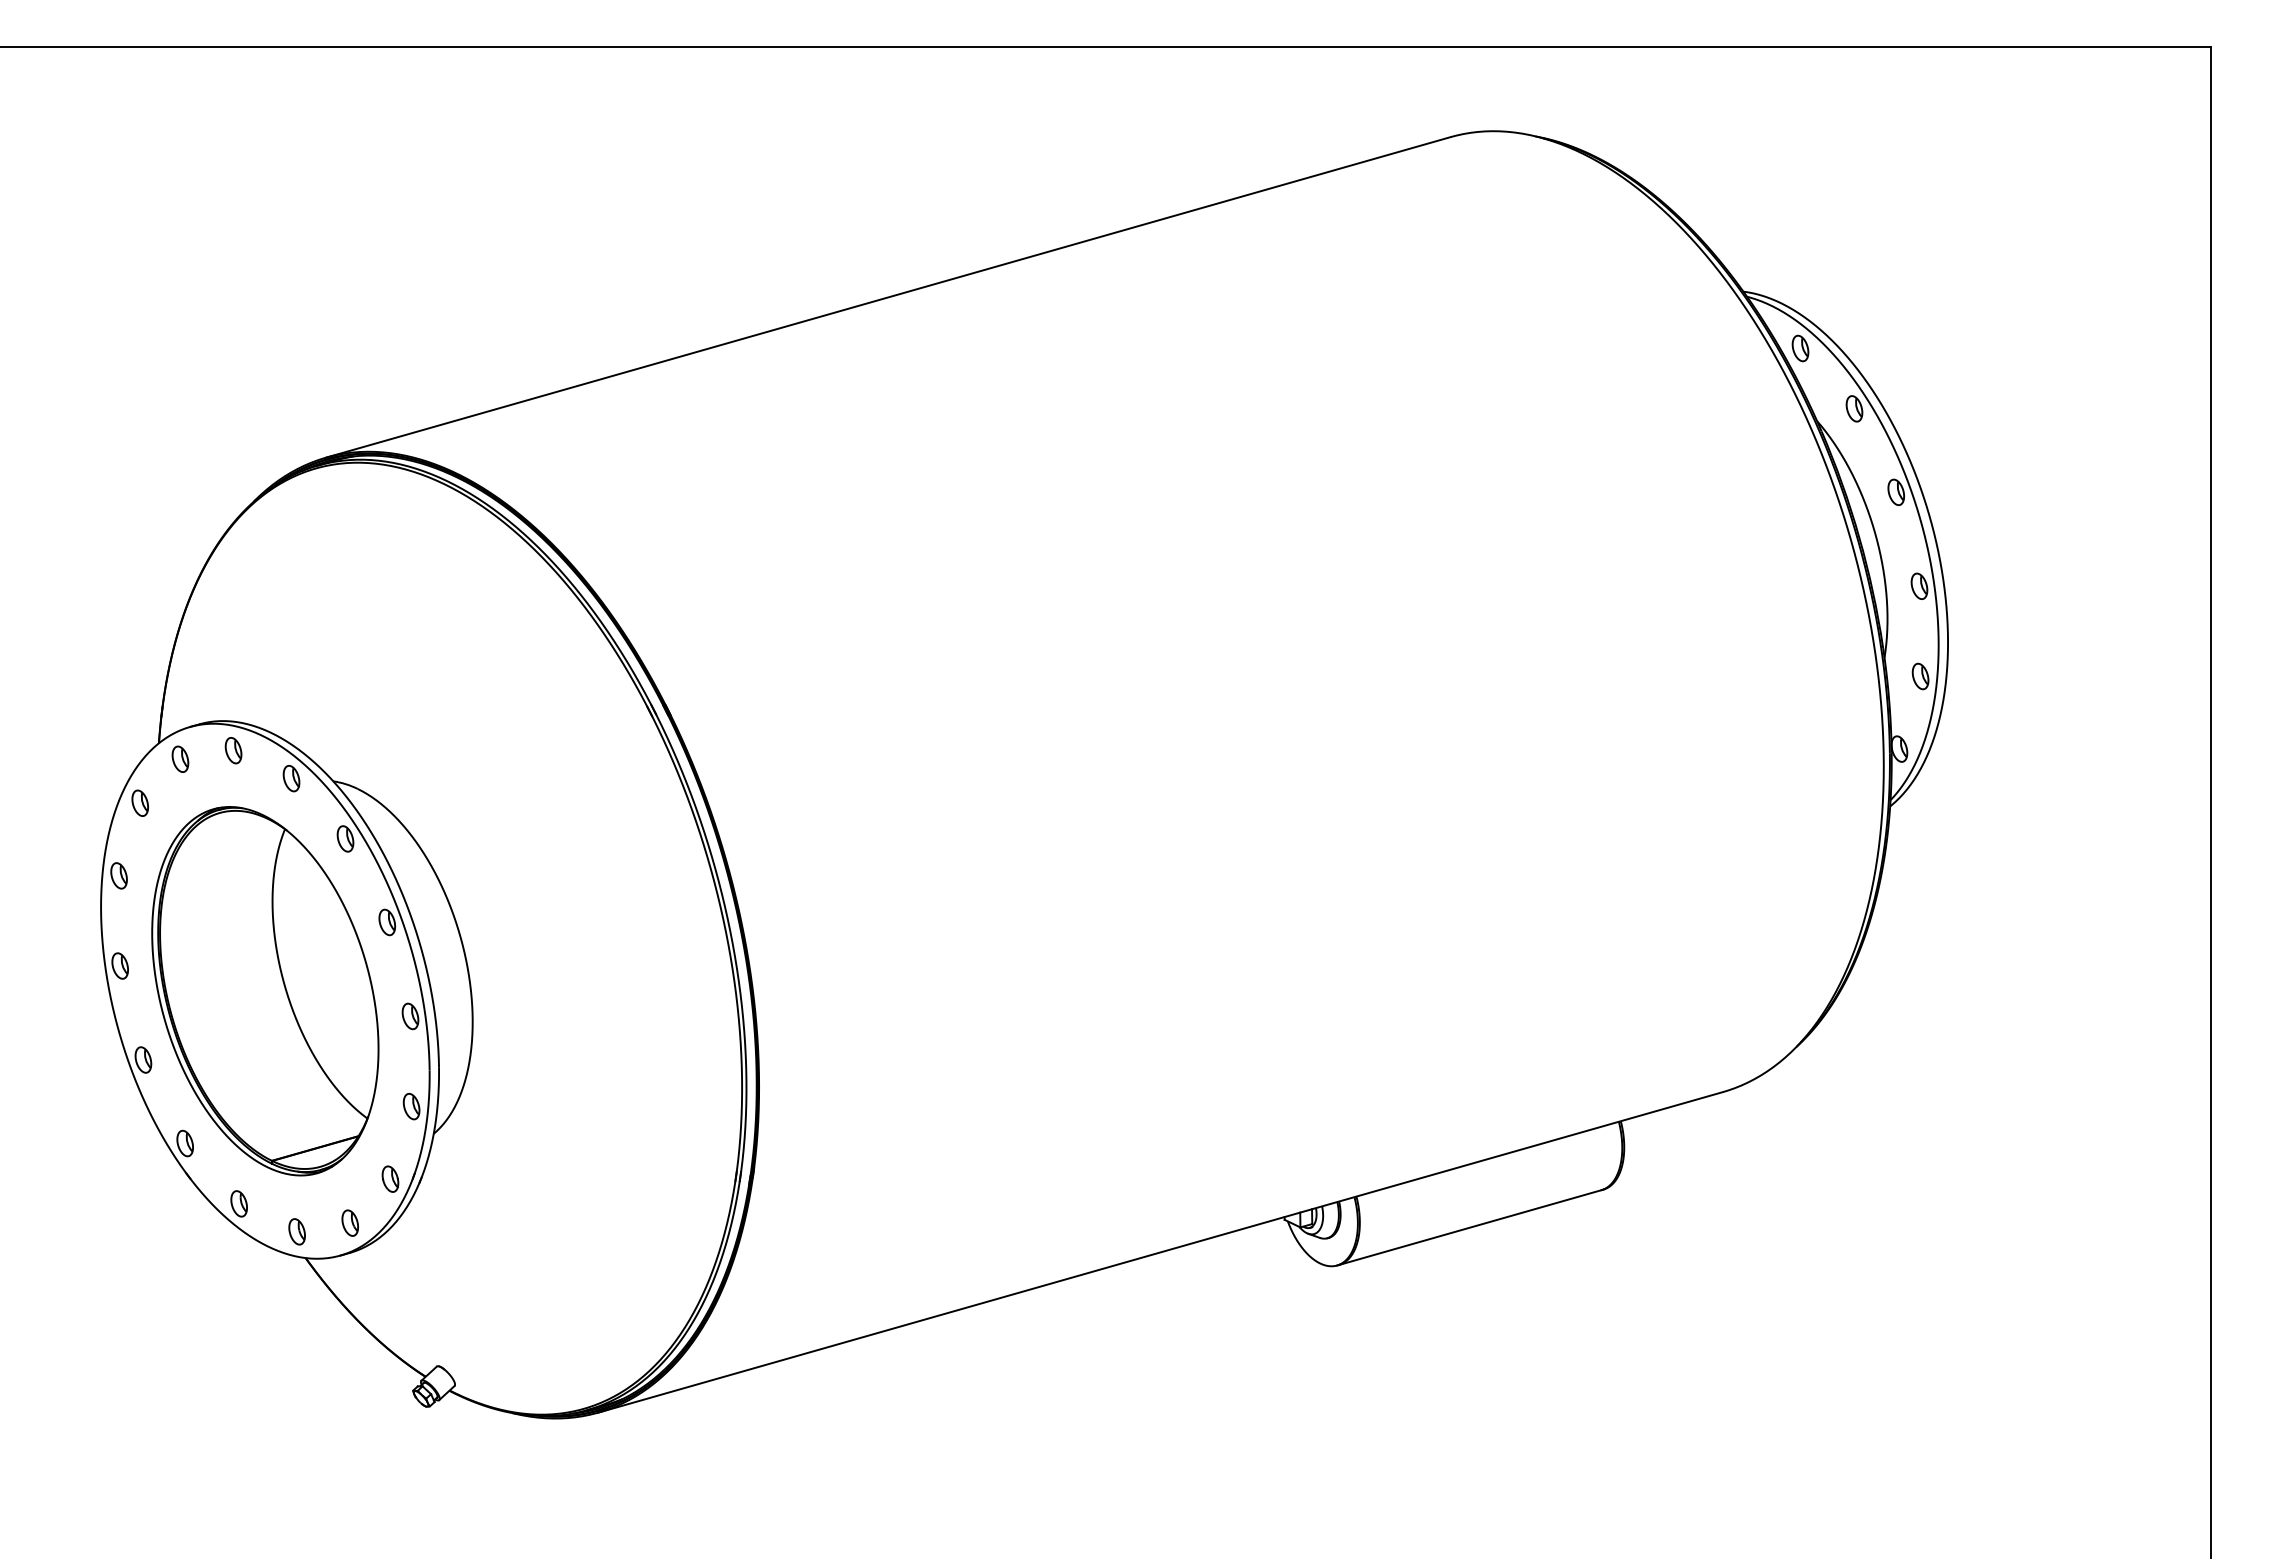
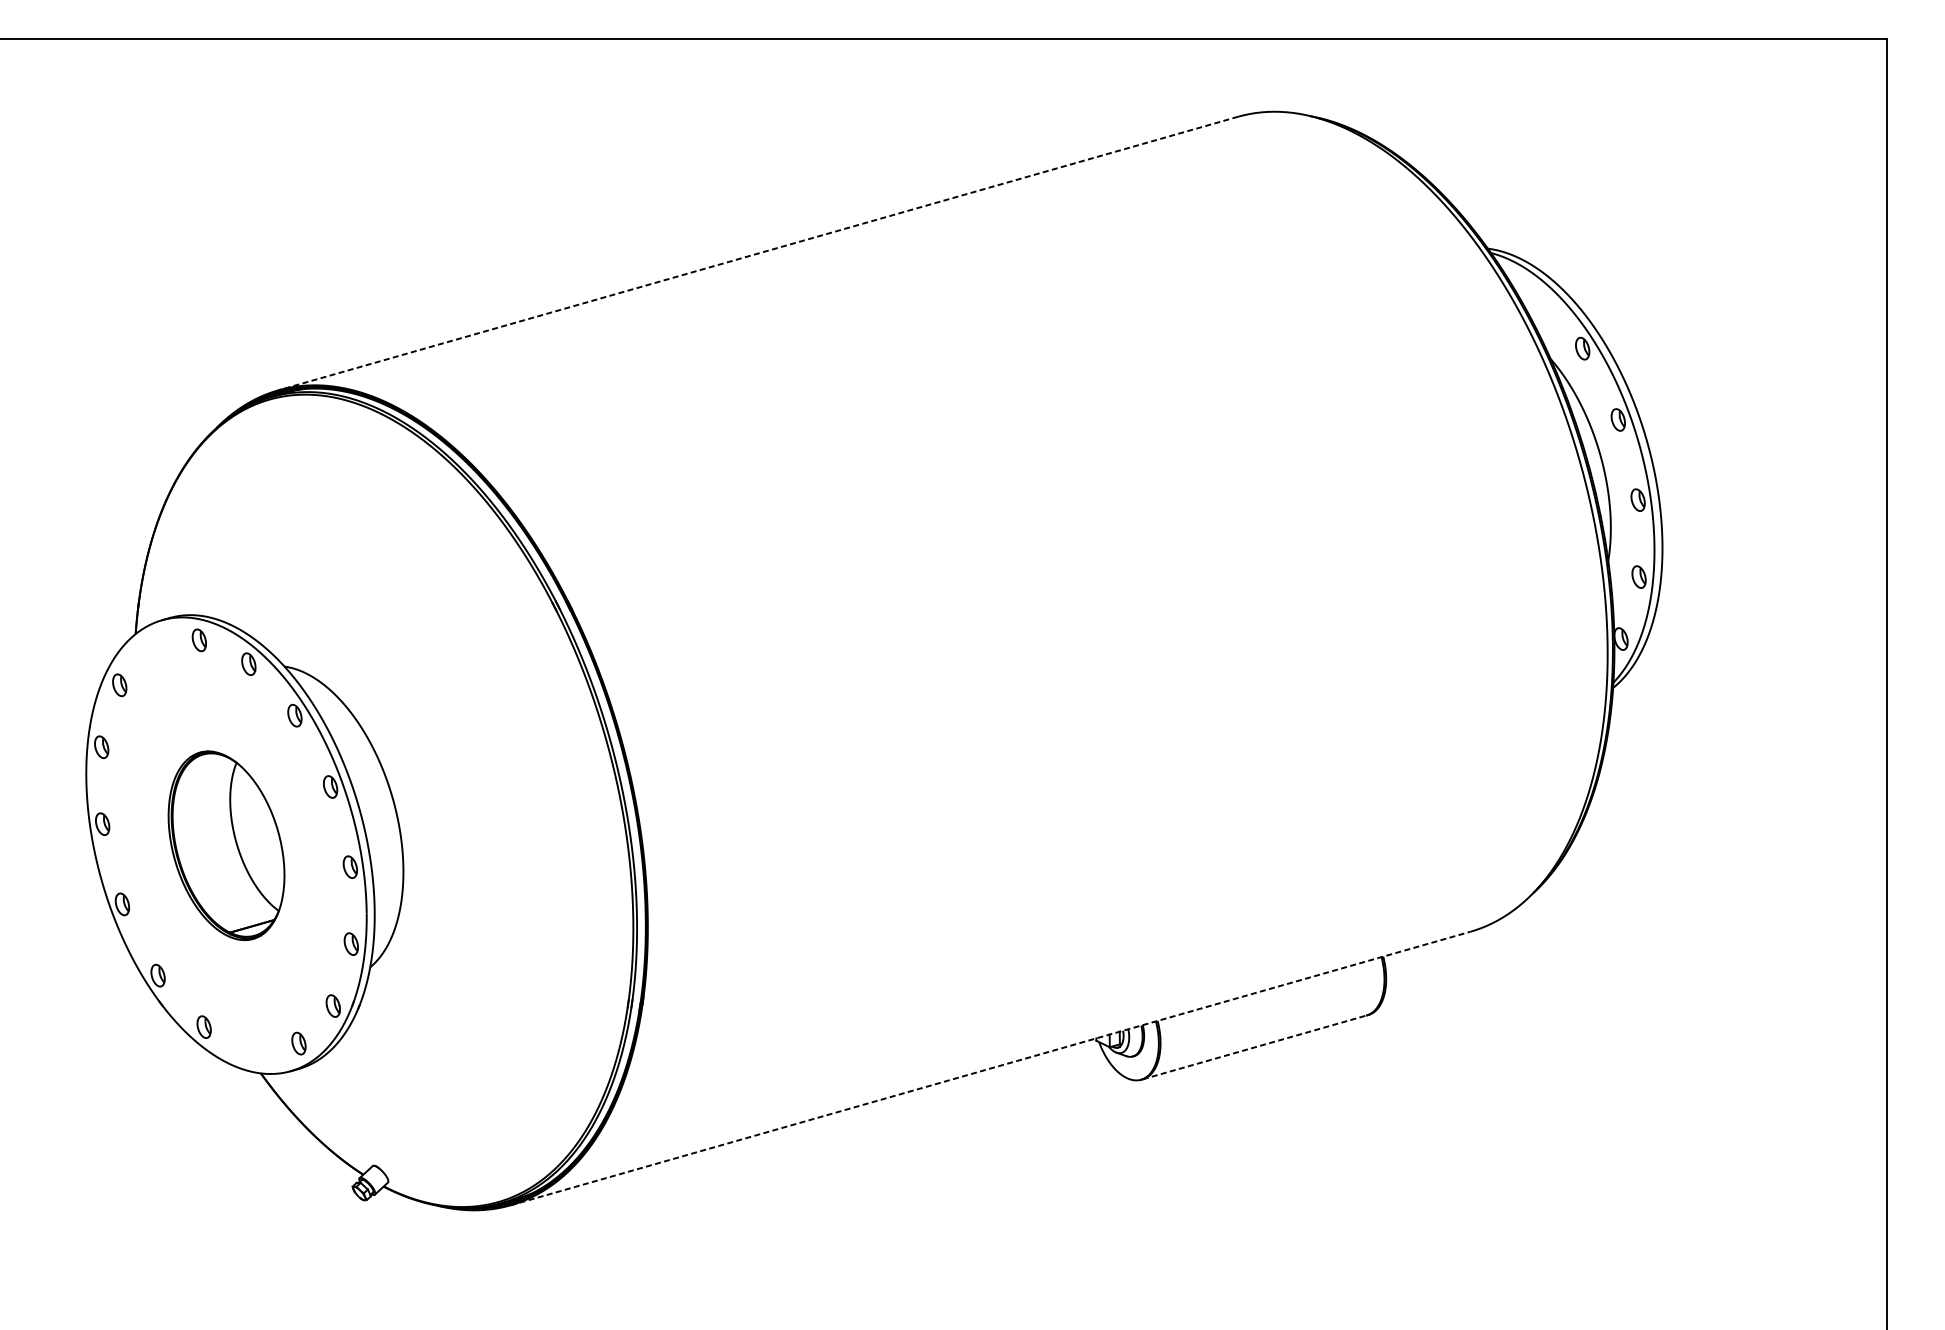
line: (888, 297) -> (758, 253), solid -> dashed
part: (1800, 348) -> (1536, 297), removed
part: (180, 758) -> (154, 647), removed
part: (265, 991) -> (226, 845), size x0.6
line: (1470, 1227) -> (1254, 1047), solid -> dashed
part: (296, 1231) -> (253, 1050), removed
line: (1160, 1252) -> (990, 1068), solid -> dashed

